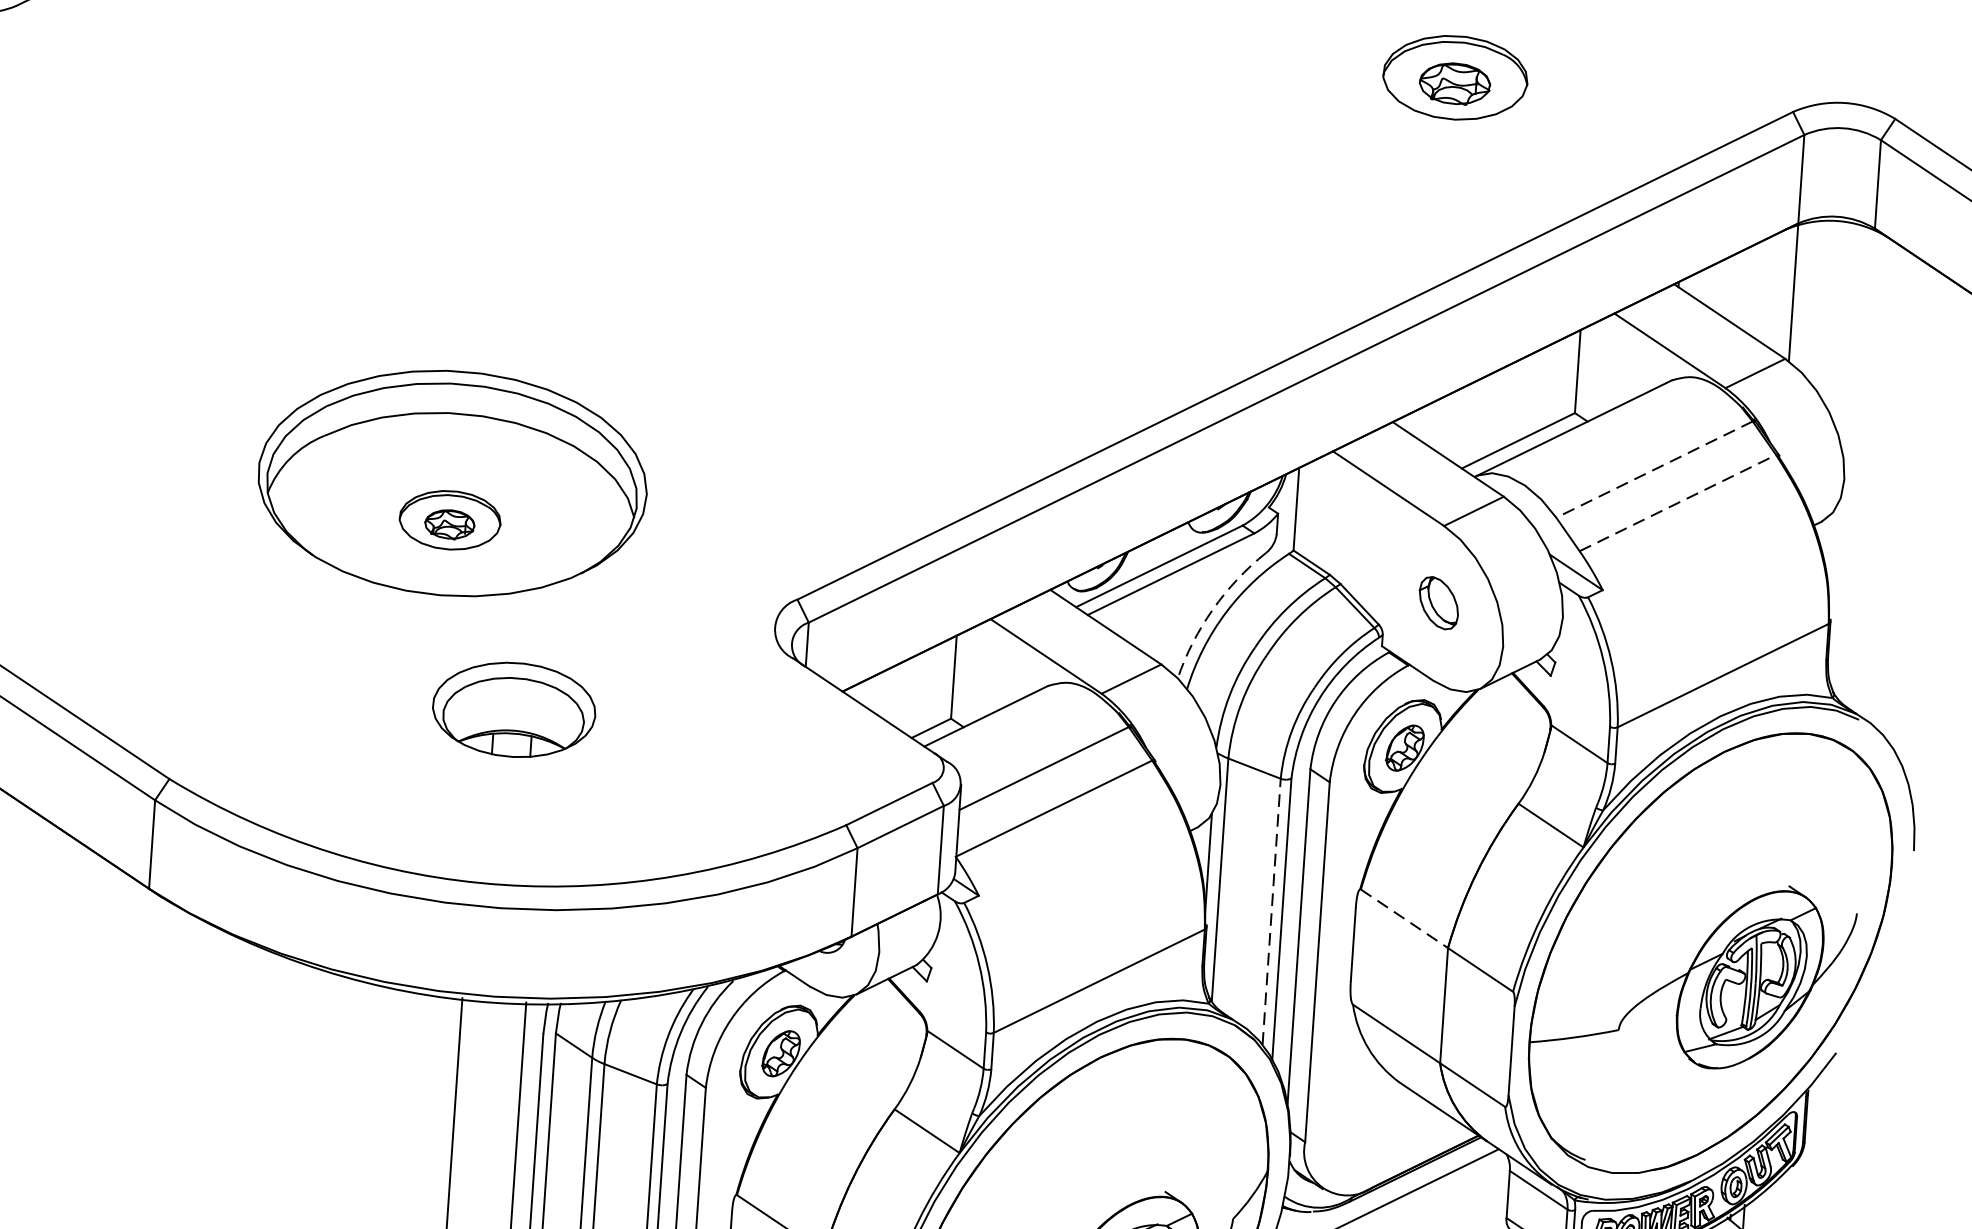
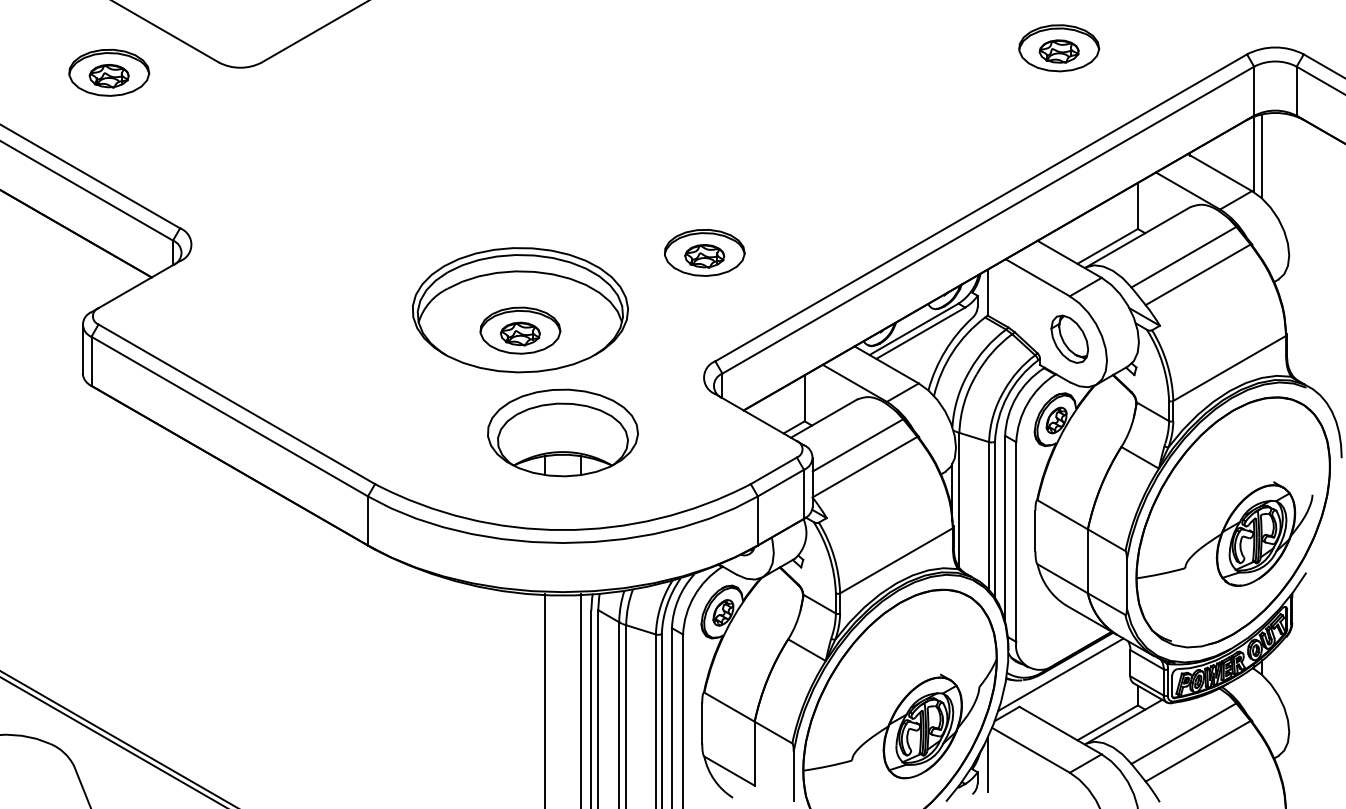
line: (1806, 297) -> (1261, 156), added
part: (791, 402) -> (704, 252), added
line: (1653, 470) -> (1183, 257), dashed -> solid
line: (1678, 502) -> (1198, 274), dashed -> solid
part: (450, 520) -> (520, 330), size x1.43
part: (1438, 601) -> (1069, 338), size x1.67
arc: (1213, 610) -> (945, 351), dashed -> solid
part: (513, 709) -> (562, 432), size x1.67
line: (1272, 911) -> (989, 515), dashed -> solid
line: (1405, 920) -> (1063, 515), dashed -> solid

